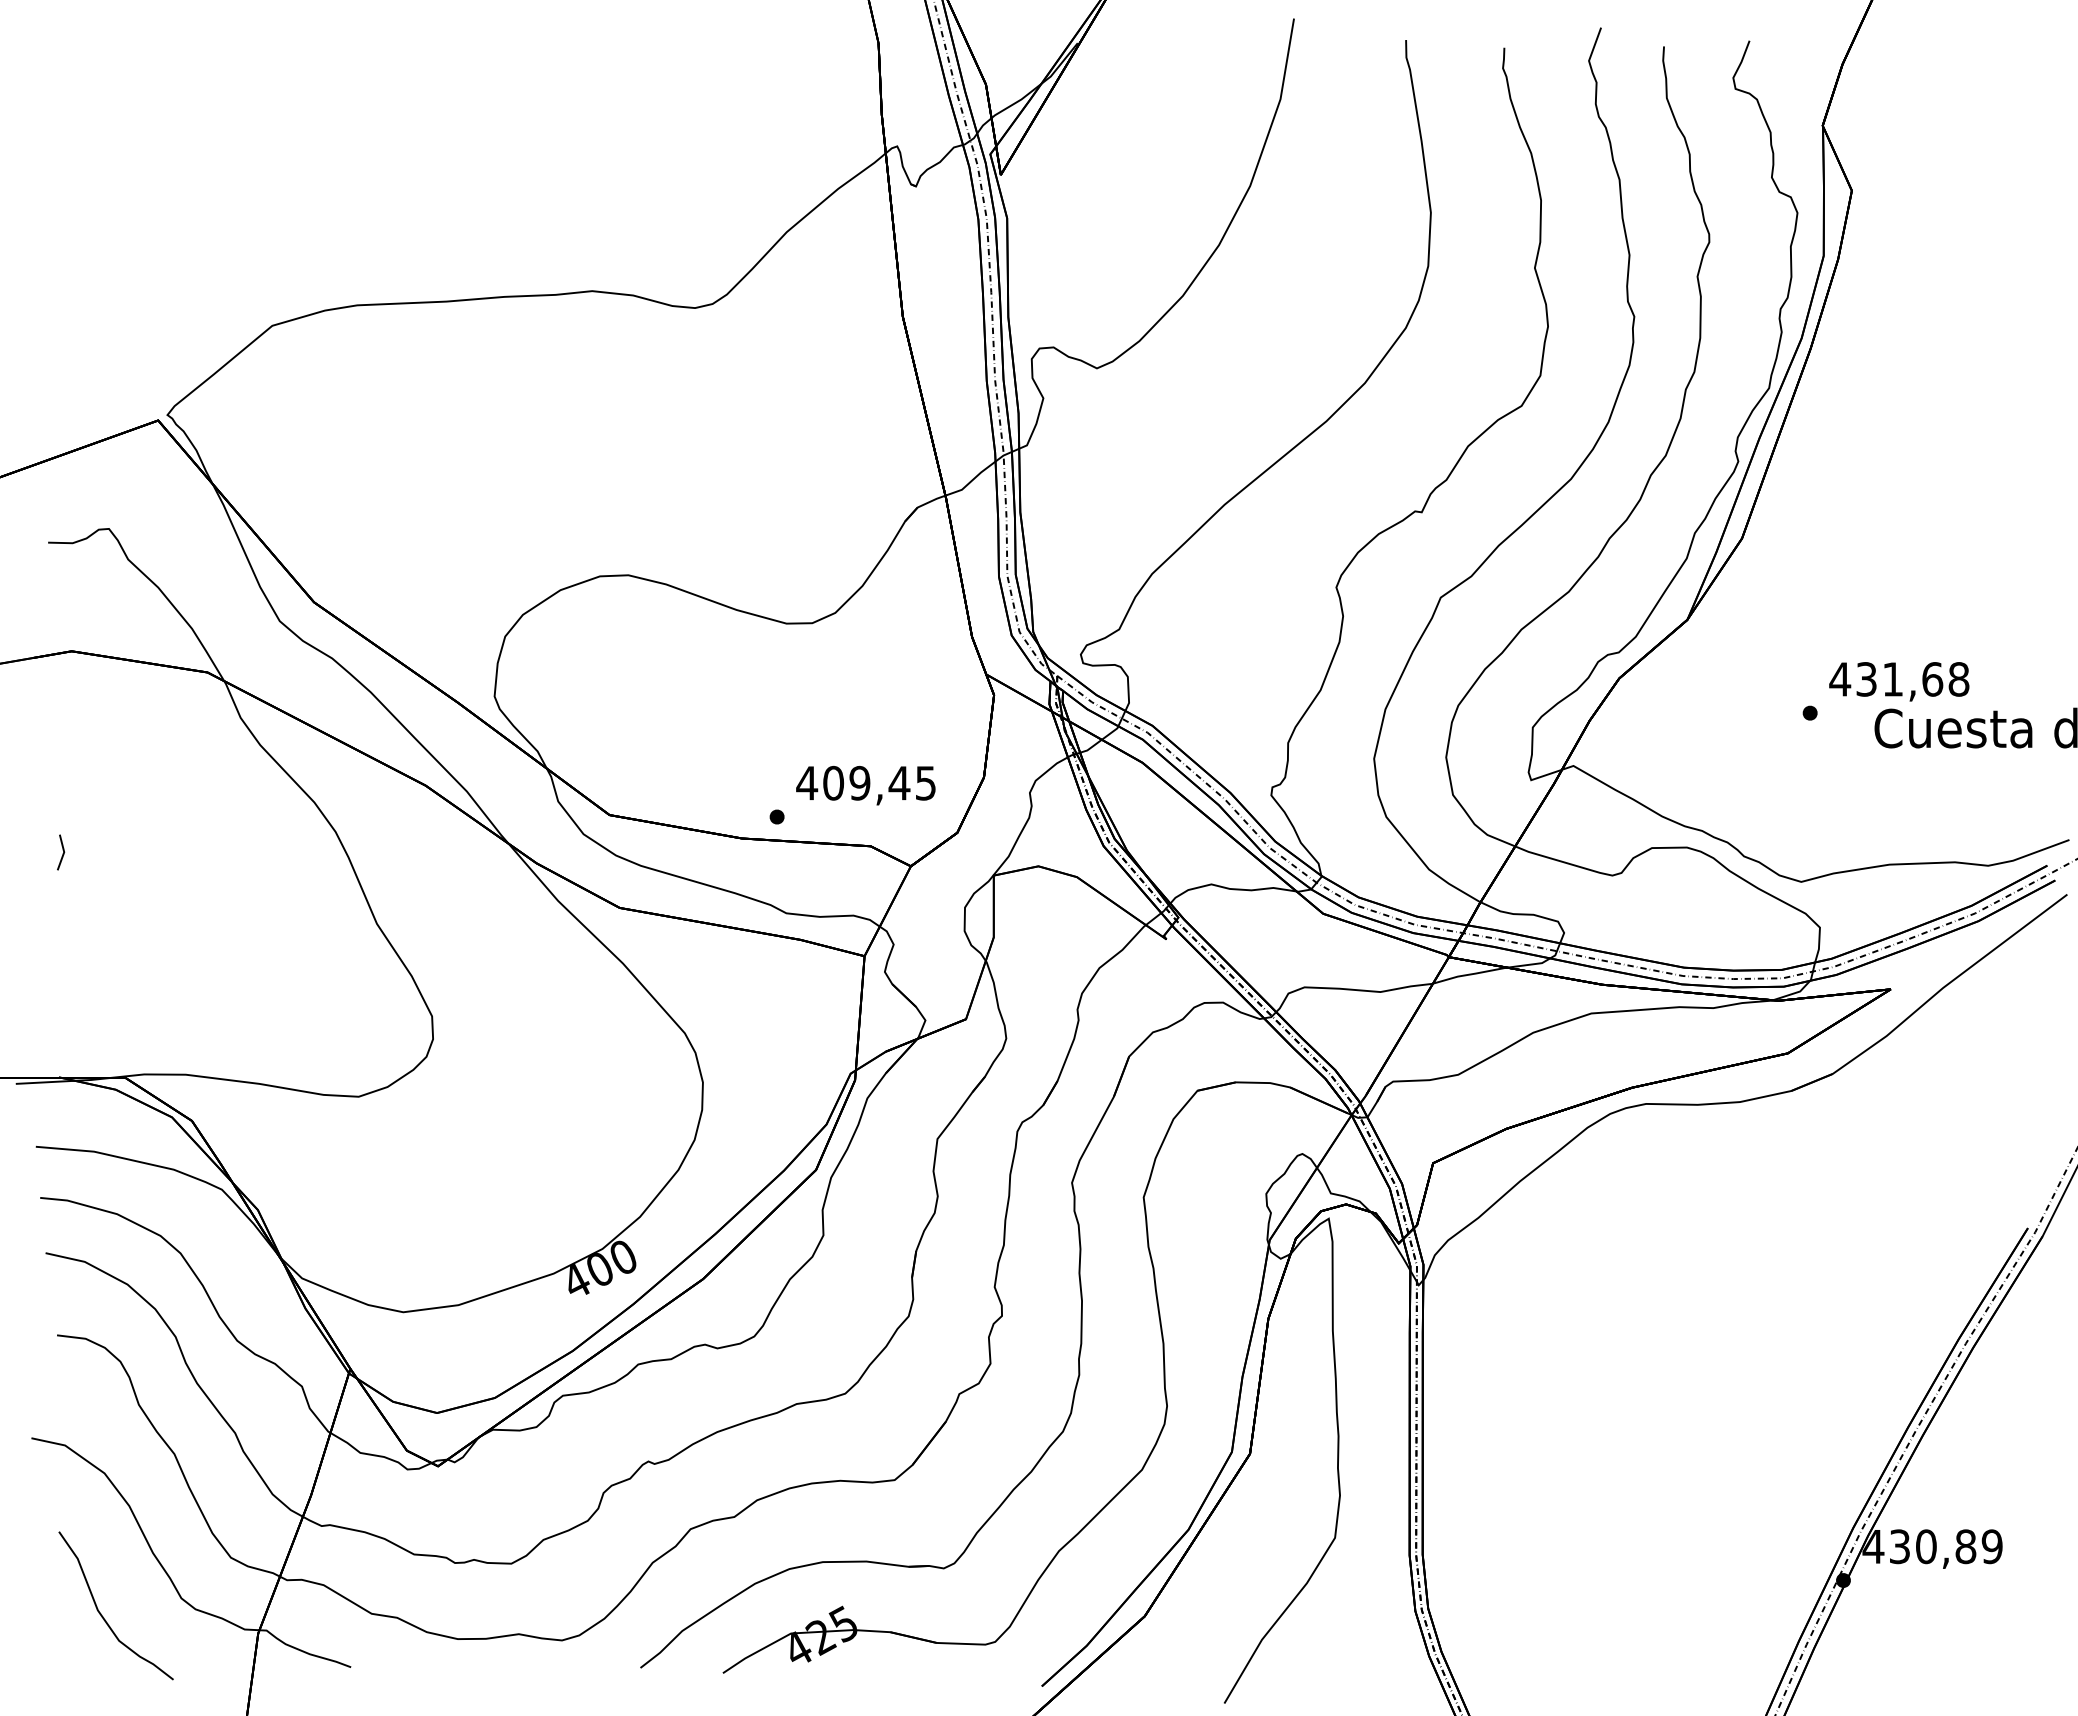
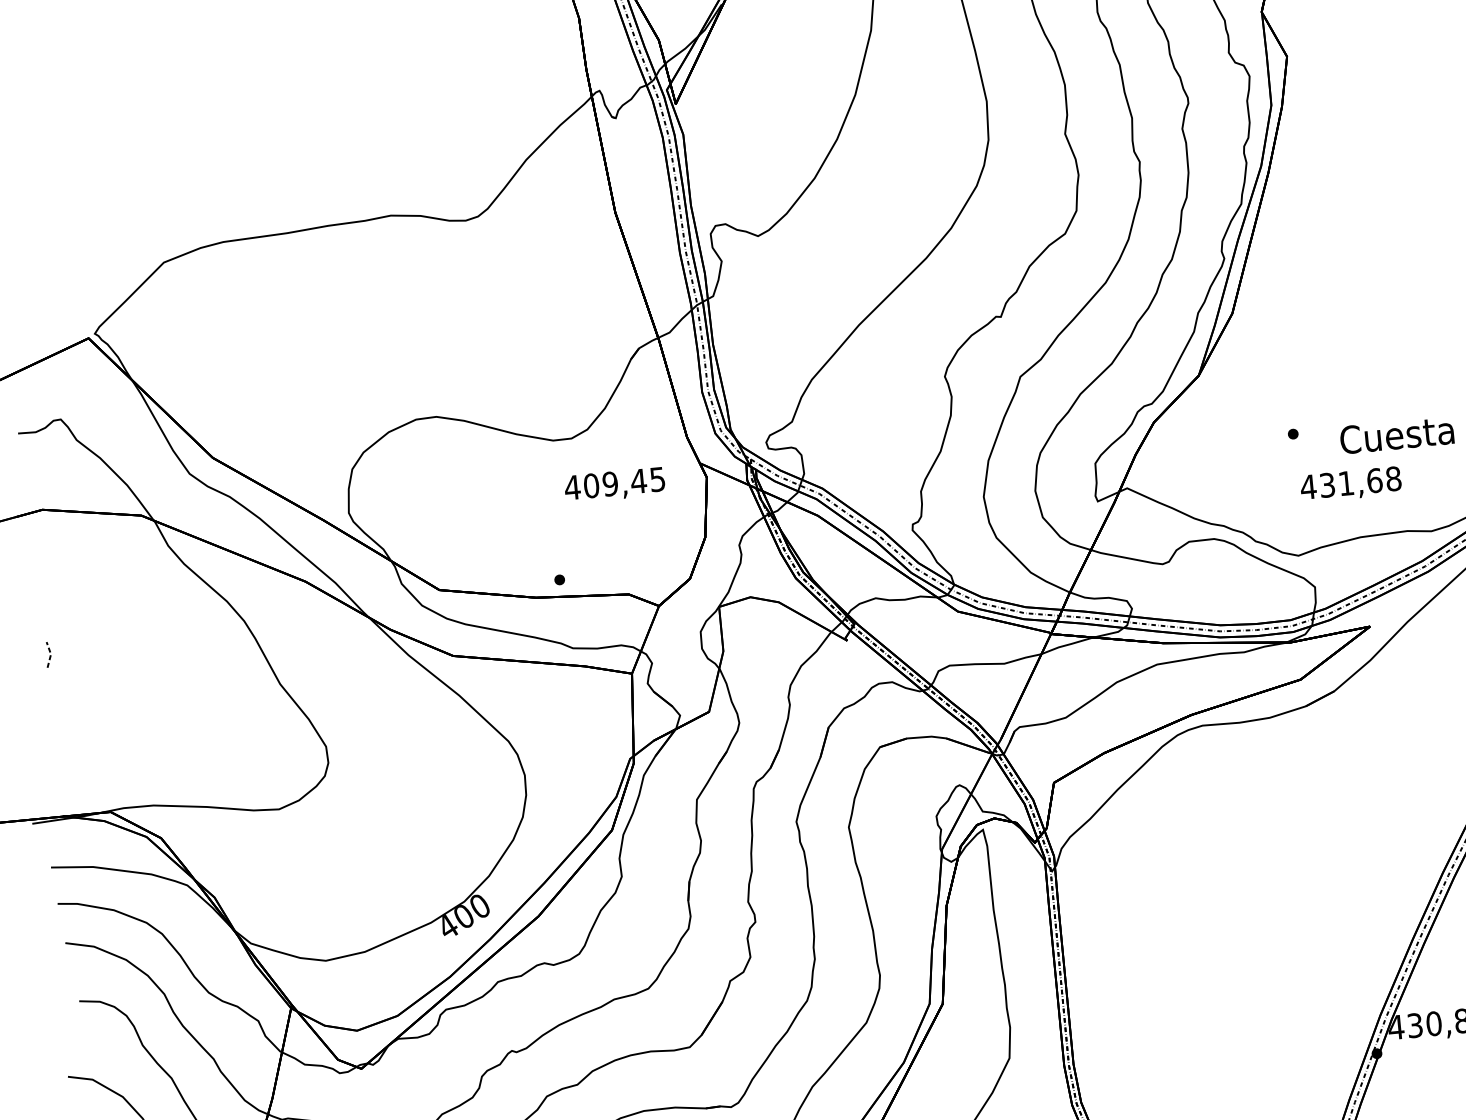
text: (1899, 681) -> (1351, 484), moved
text: (865, 785) -> (614, 485), moved
line: (64, 852) -> (51, 654), solid -> dashed

